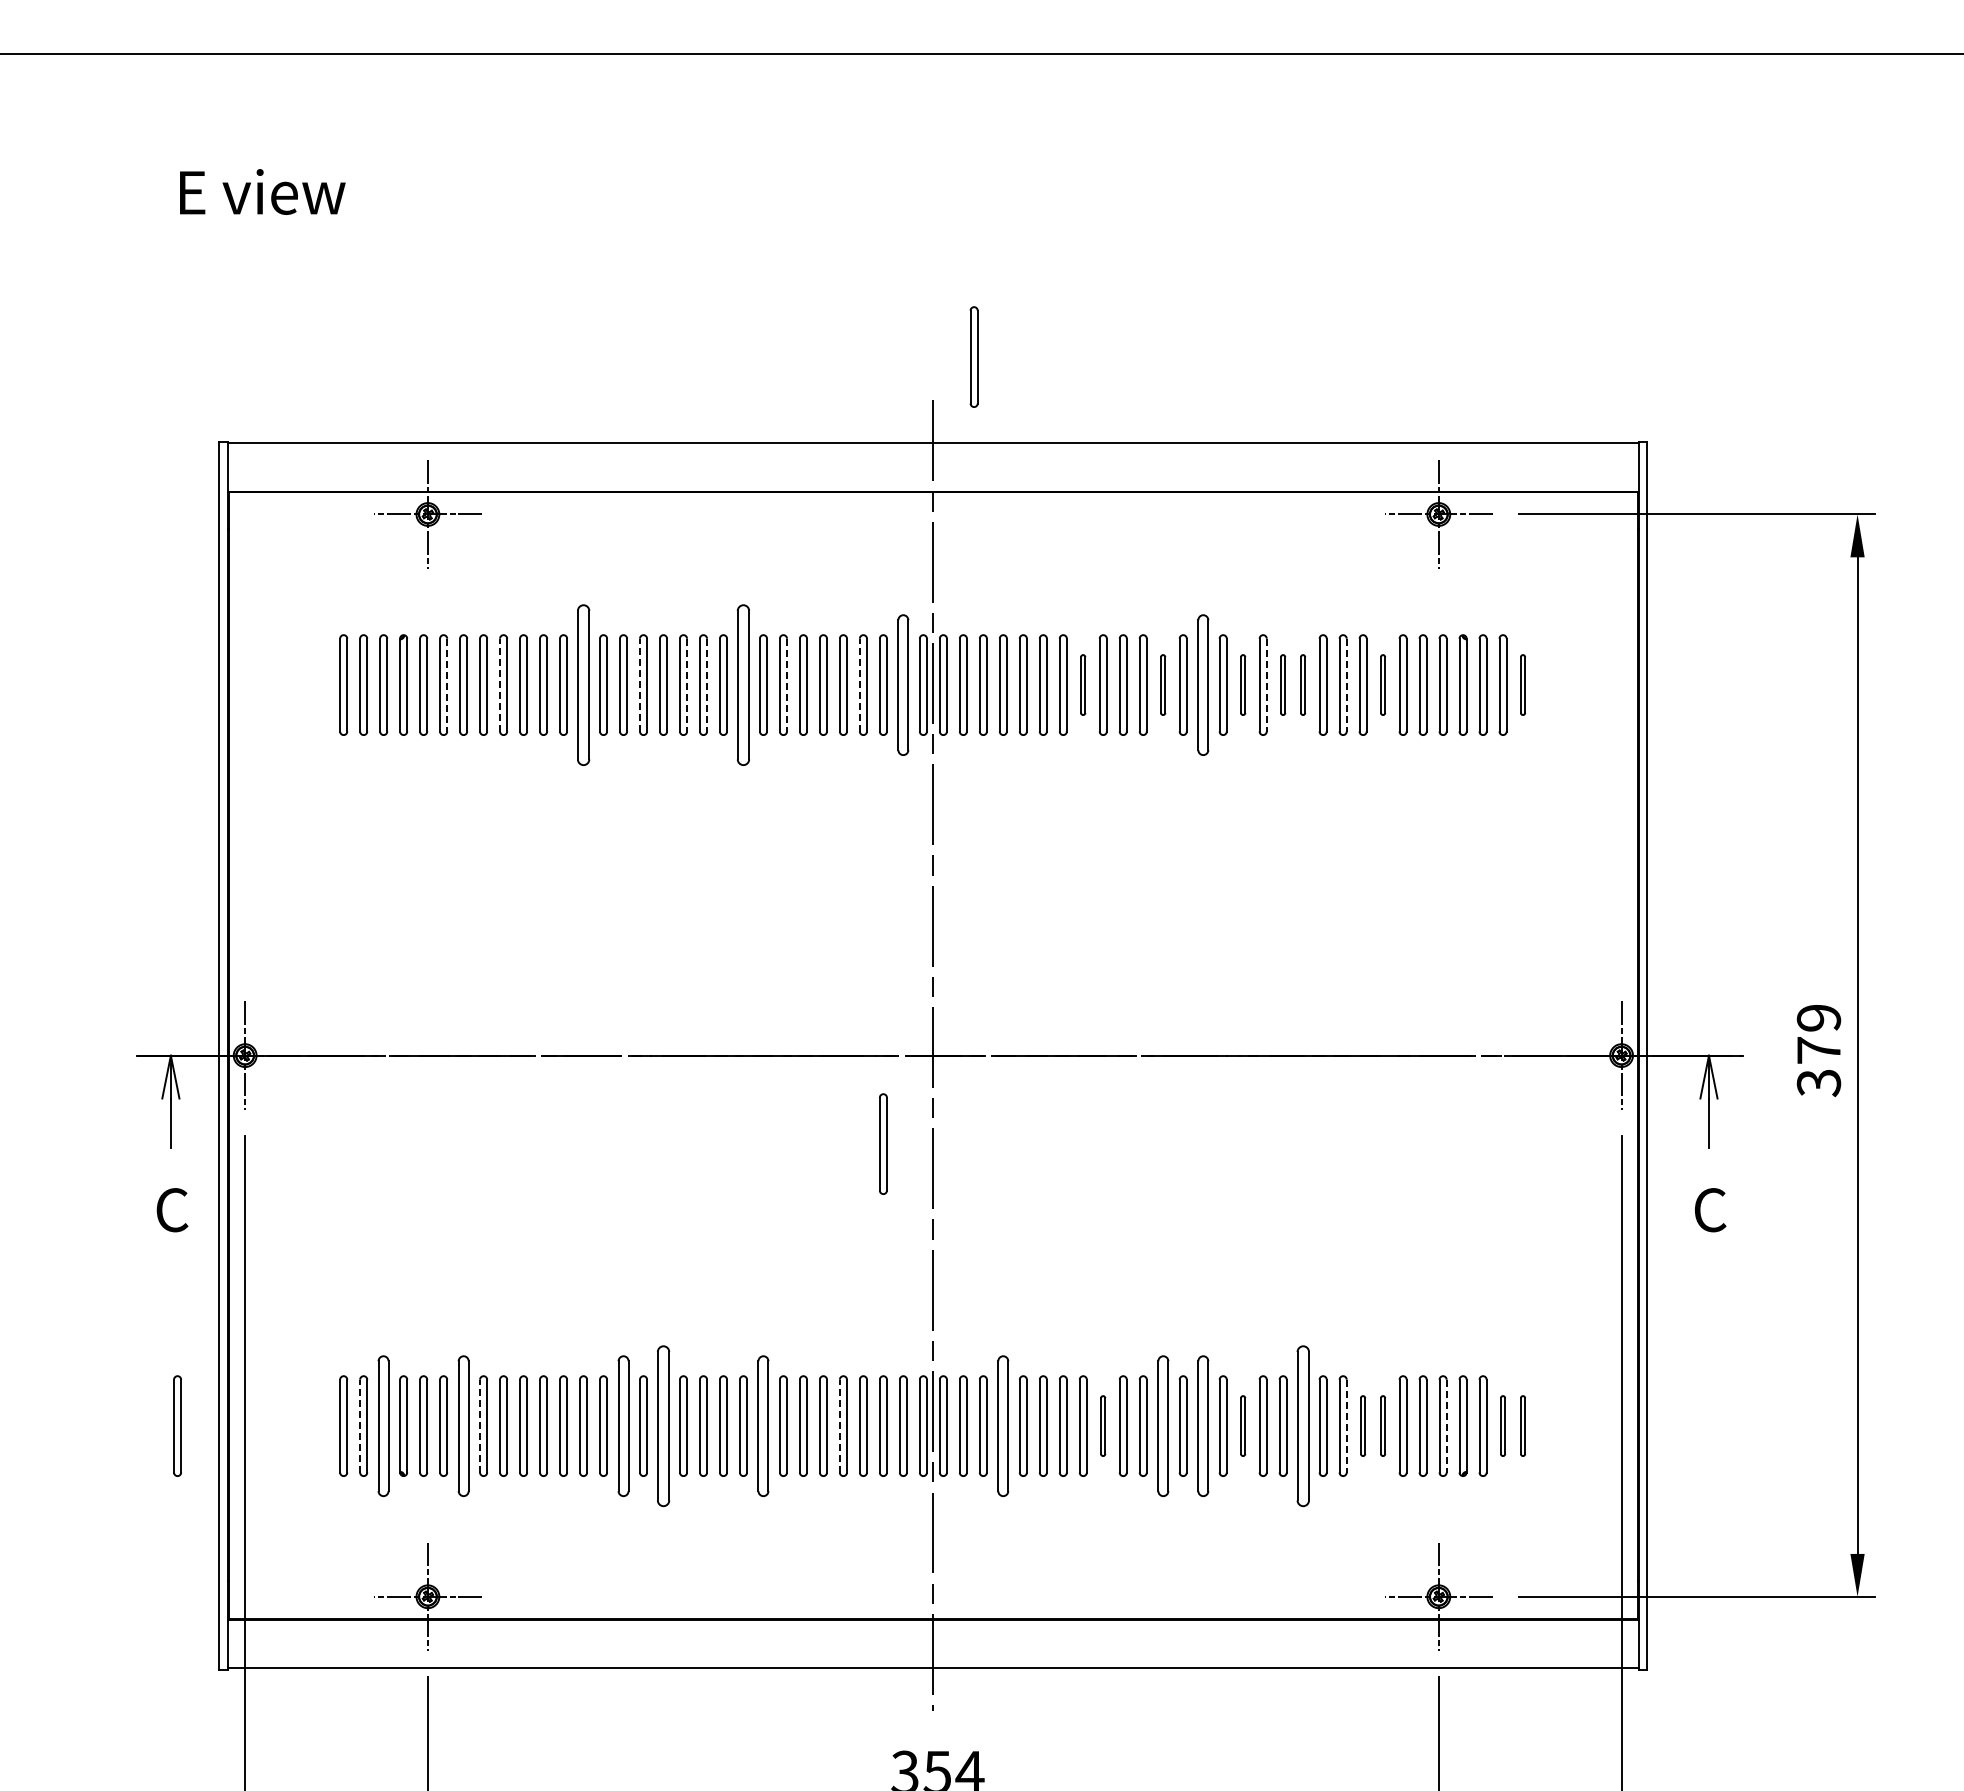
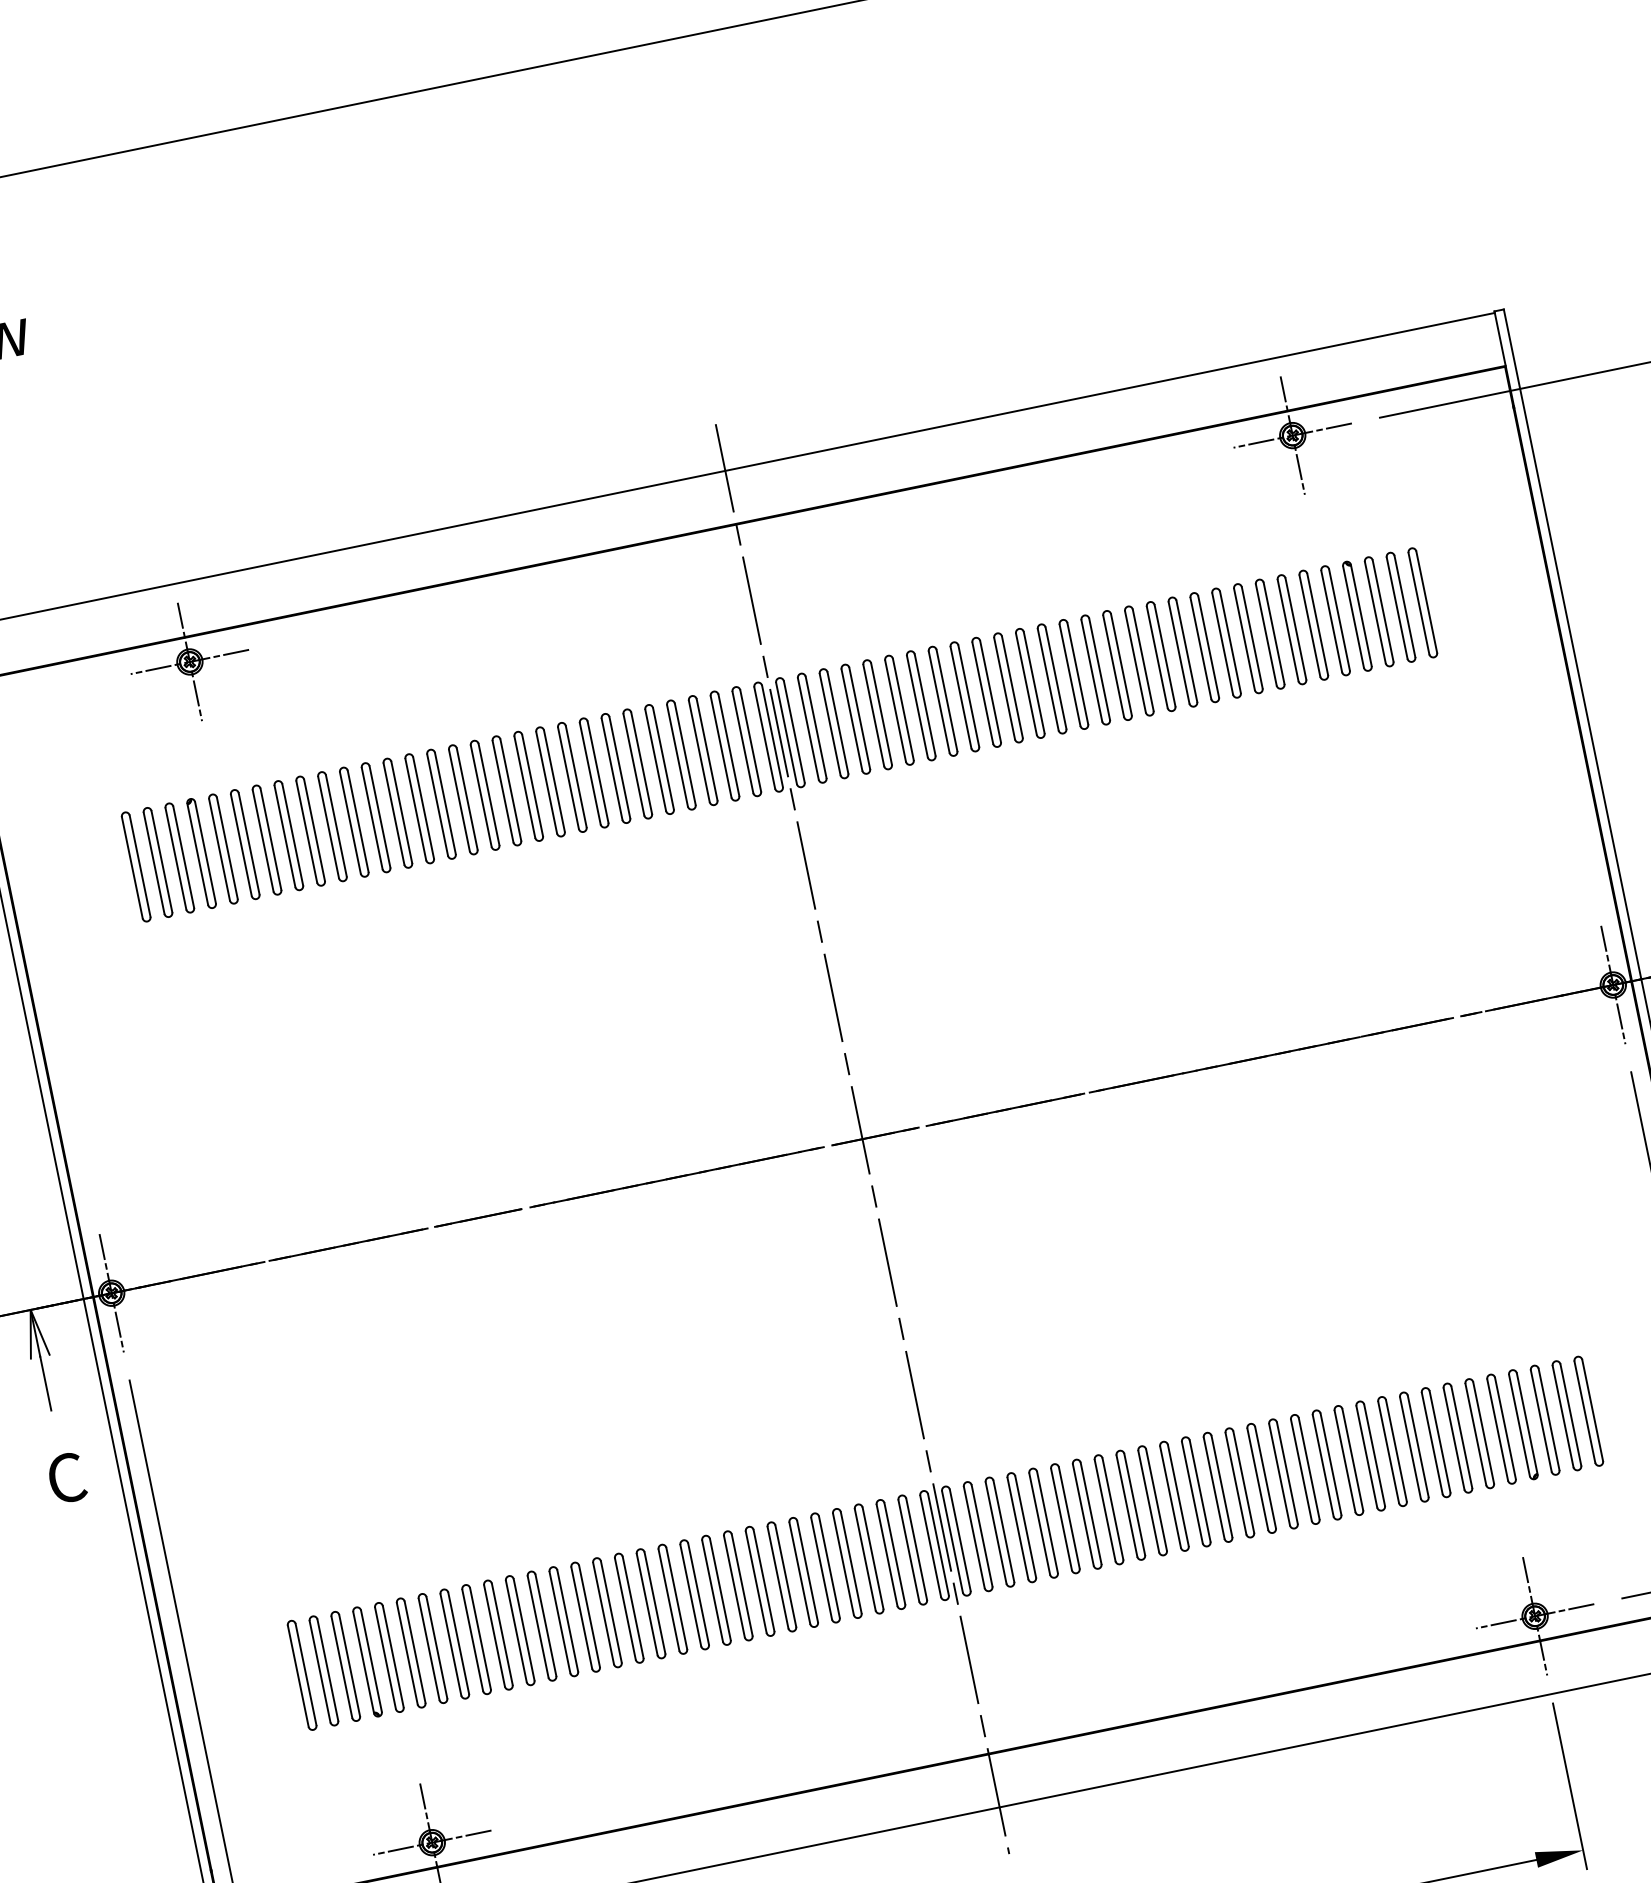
part: (973, 356) -> (749, 367), removed
line: (500, 684) -> (307, 831), dashed -> solid
part: (583, 684) -> (397, 812), size x0.62
line: (639, 684) -> (458, 800), dashed -> solid
part: (743, 684) -> (572, 776), size x0.62
line: (859, 684) -> (698, 750), dashed -> solid
part: (903, 684) -> (746, 740), size x0.71
part: (1082, 684) -> (942, 700), size x1.67
part: (1162, 684) -> (1029, 682), size x1.67
part: (1202, 684) -> (1072, 673), size x0.71
part: (1242, 684) -> (1116, 665), size x1.67
part: (1282, 684) -> (1160, 656), size x1.67
part: (1302, 684) -> (1182, 651), size x1.67
part: (1382, 684) -> (1269, 633), size x1.67
part: (1522, 684) -> (1422, 602), size x1.67
line: (447, 685) -> (249, 844), dashed -> solid
line: (687, 685) -> (511, 790), dashed -> solid
line: (707, 685) -> (533, 785), dashed -> solid
line: (787, 685) -> (620, 768), dashed -> solid
line: (1266, 685) -> (1143, 660), dashed -> solid
line: (1346, 685) -> (1230, 642), dashed -> solid
part: (883, 1143) -> (827, 1246), removed
part: (177, 1425) -> (120, 1711), removed
line: (360, 1425) -> (320, 1670), dashed -> solid
part: (383, 1425) -> (345, 1665), size x0.71
part: (463, 1425) -> (432, 1647), size x0.71
line: (480, 1425) -> (451, 1644), dashed -> solid
part: (623, 1425) -> (607, 1612), size x0.71
part: (663, 1425) -> (650, 1603), size x0.62
part: (763, 1425) -> (759, 1580), size x0.71
line: (839, 1425) -> (842, 1563), dashed -> solid
part: (1003, 1425) -> (1021, 1526), size x0.71
part: (1102, 1425) -> (1129, 1504), size x1.67
part: (1162, 1425) -> (1195, 1491), size x0.71
part: (1202, 1425) -> (1238, 1482), size x0.71
part: (1242, 1425) -> (1282, 1473), size x1.67
part: (1302, 1425) -> (1348, 1459), size x0.62
part: (1362, 1425) -> (1413, 1446), size x1.67
part: (1382, 1425) -> (1435, 1442), size x1.67
part: (1502, 1425) -> (1566, 1415), size x1.67
part: (1522, 1425) -> (1588, 1410), size x1.67
line: (1346, 1426) -> (1396, 1451), dashed -> solid
line: (1446, 1426) -> (1505, 1428), dashed -> solid

